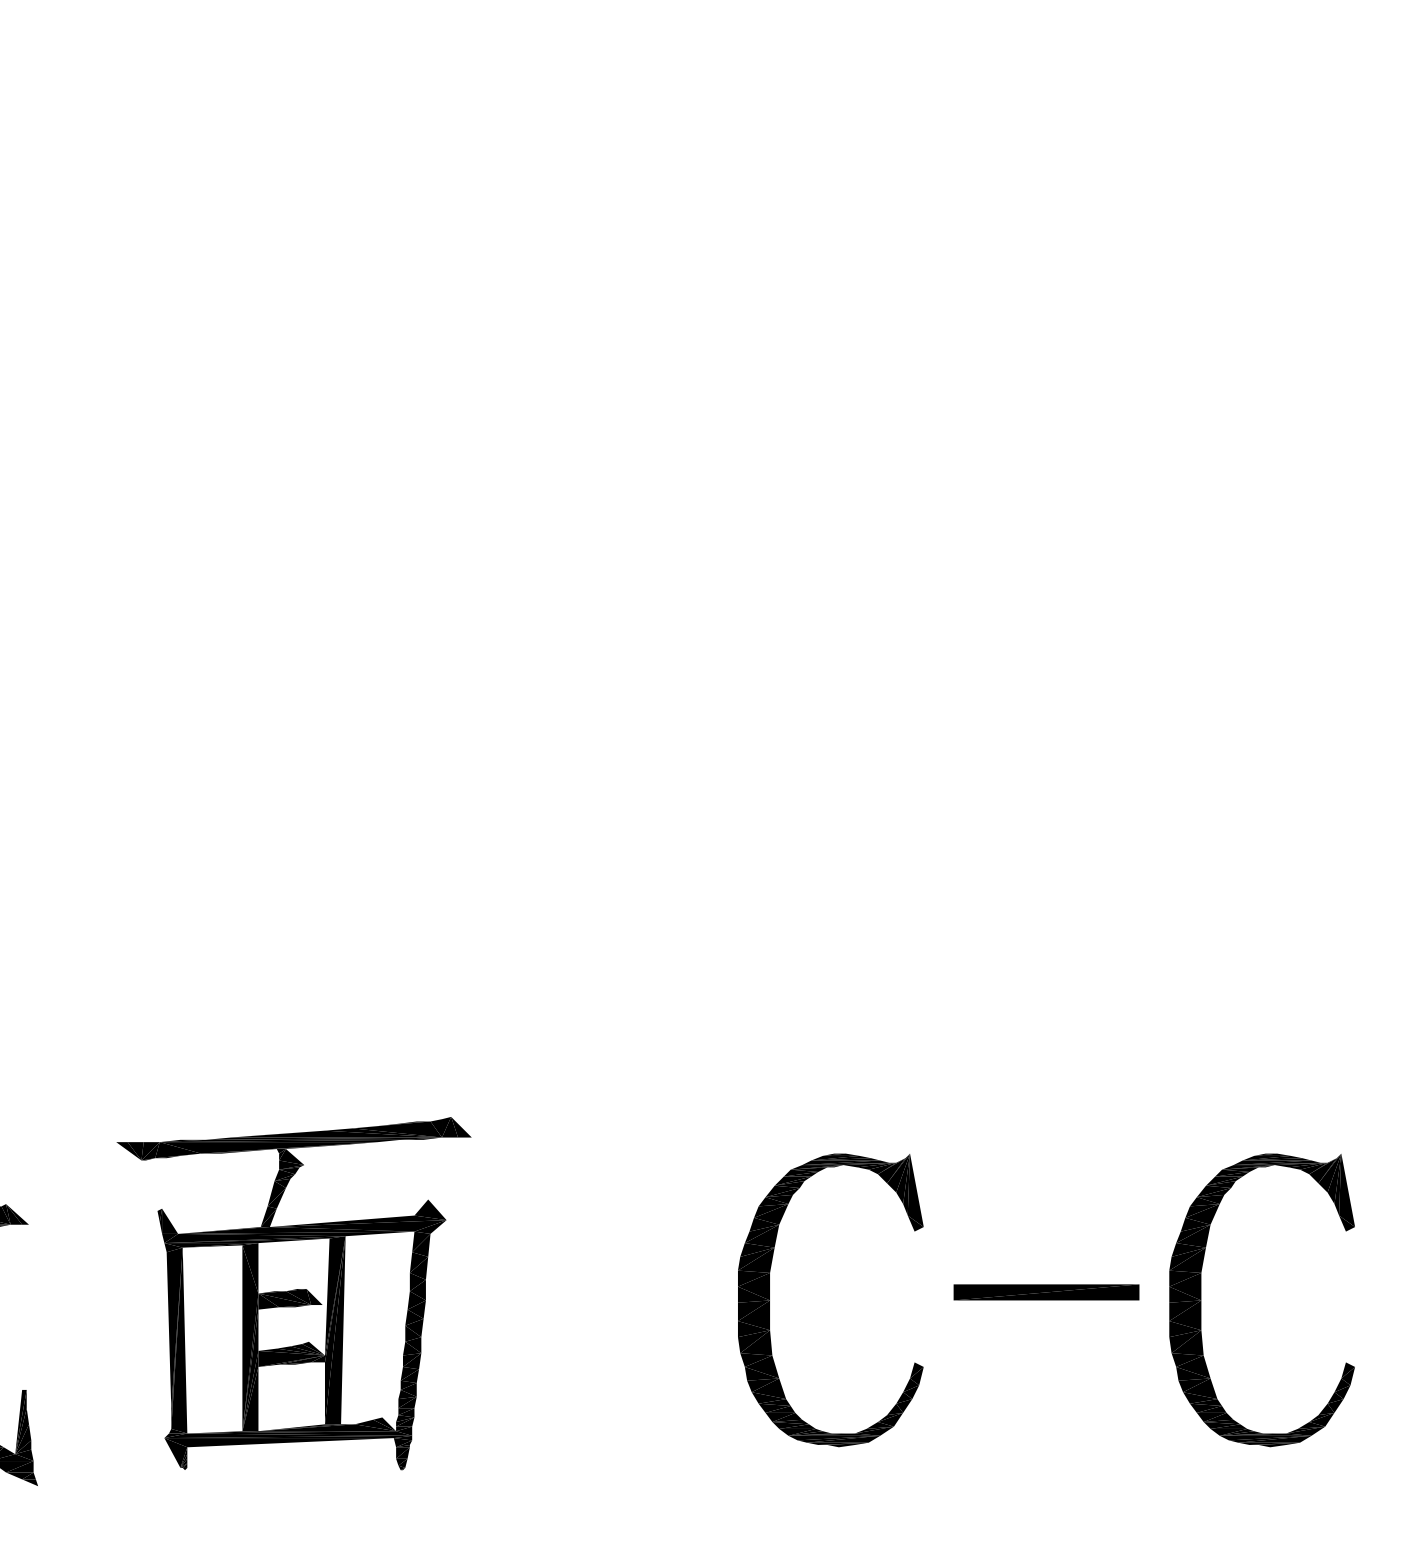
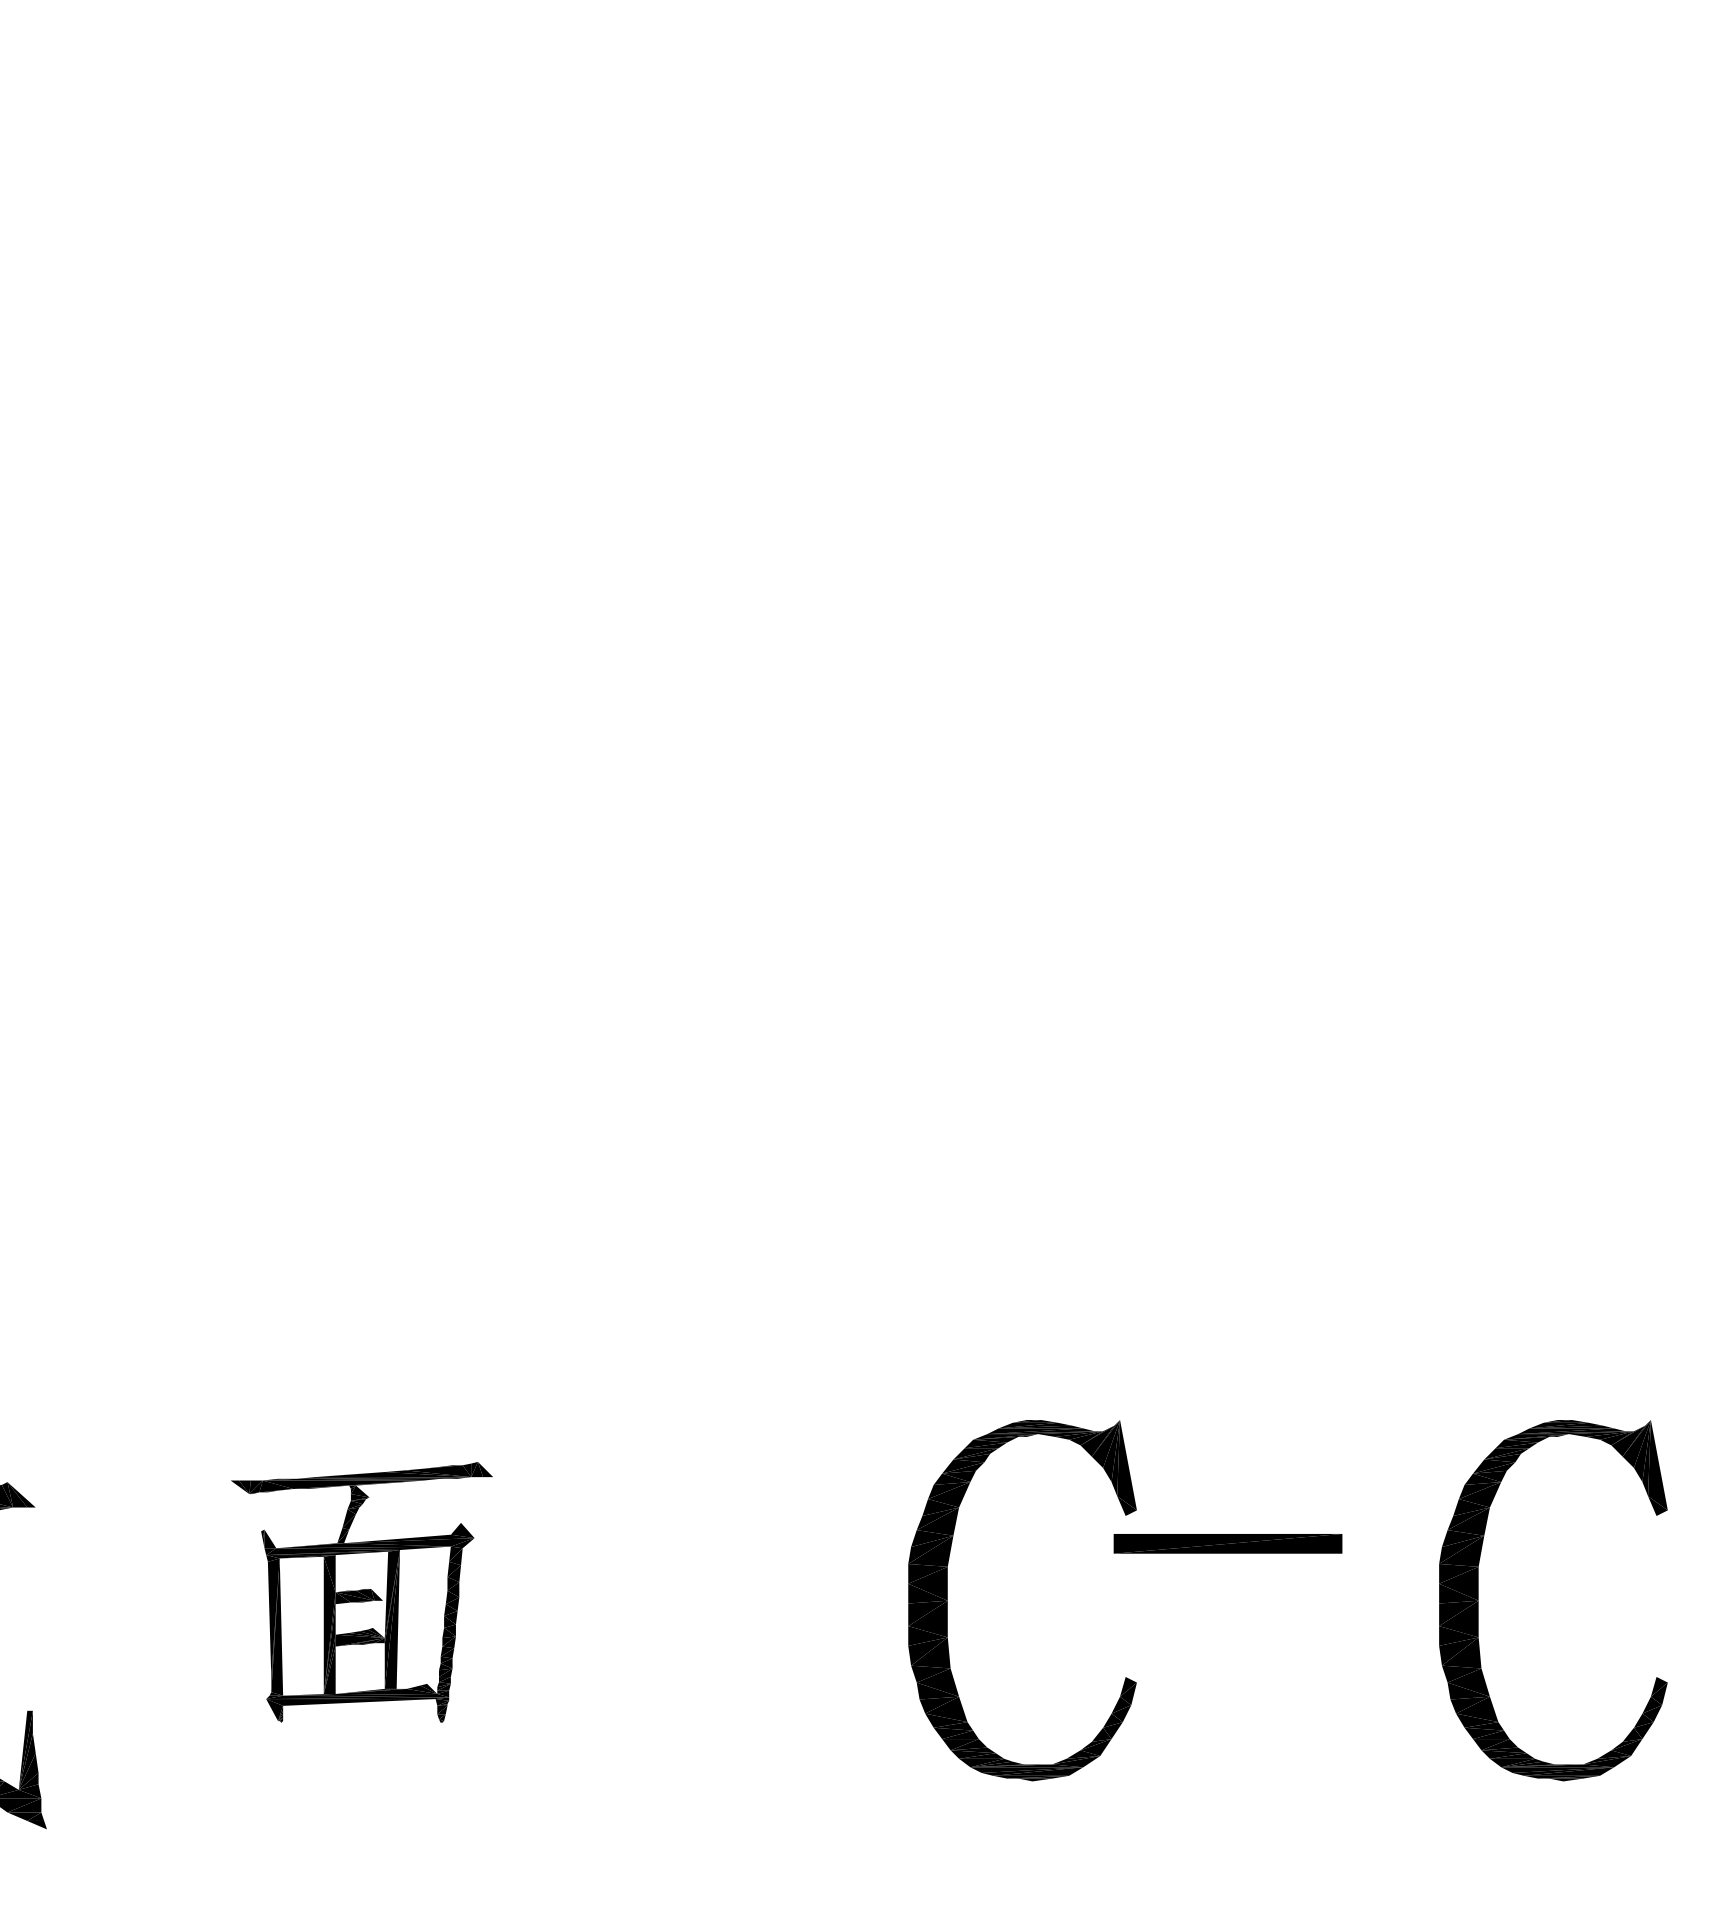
part: (1046, 1292) -> (1227, 1543), moved
part: (293, 1293) -> (361, 1592), size x0.6

